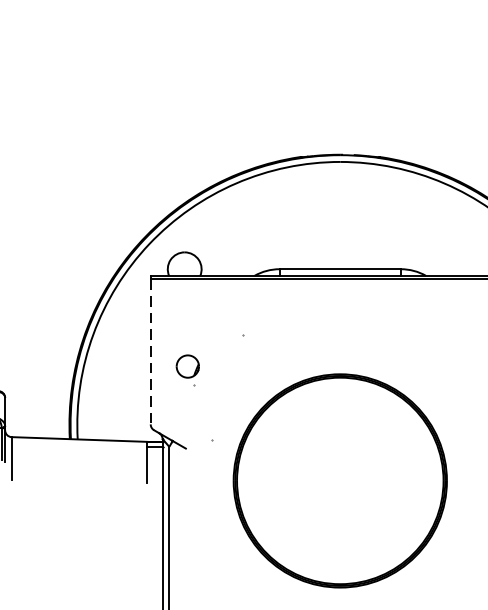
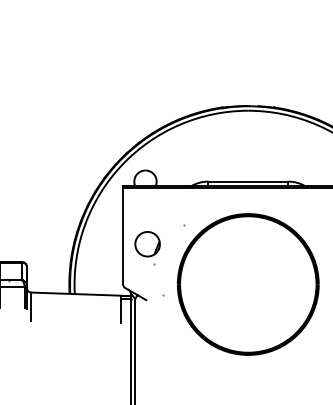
line: (151, 352) -> (123, 236), dashed -> solid
part: (187, 370) -> (147, 248), size x1.67
part: (340, 480) -> (248, 284), moved

